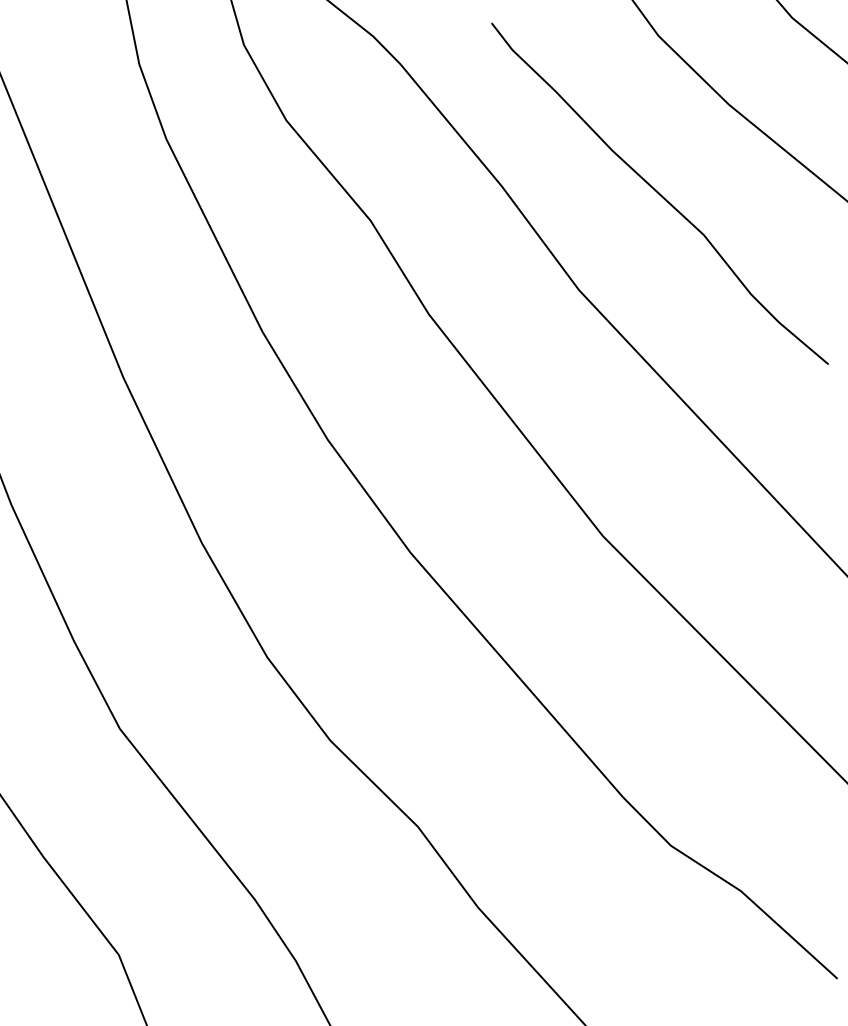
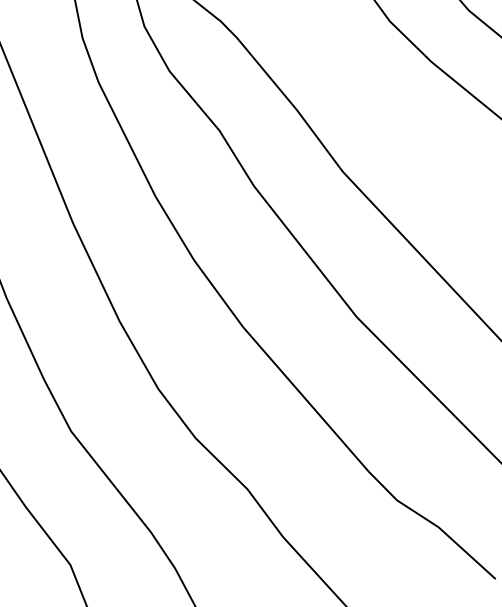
part: (659, 193) -> (390, 114), removed

